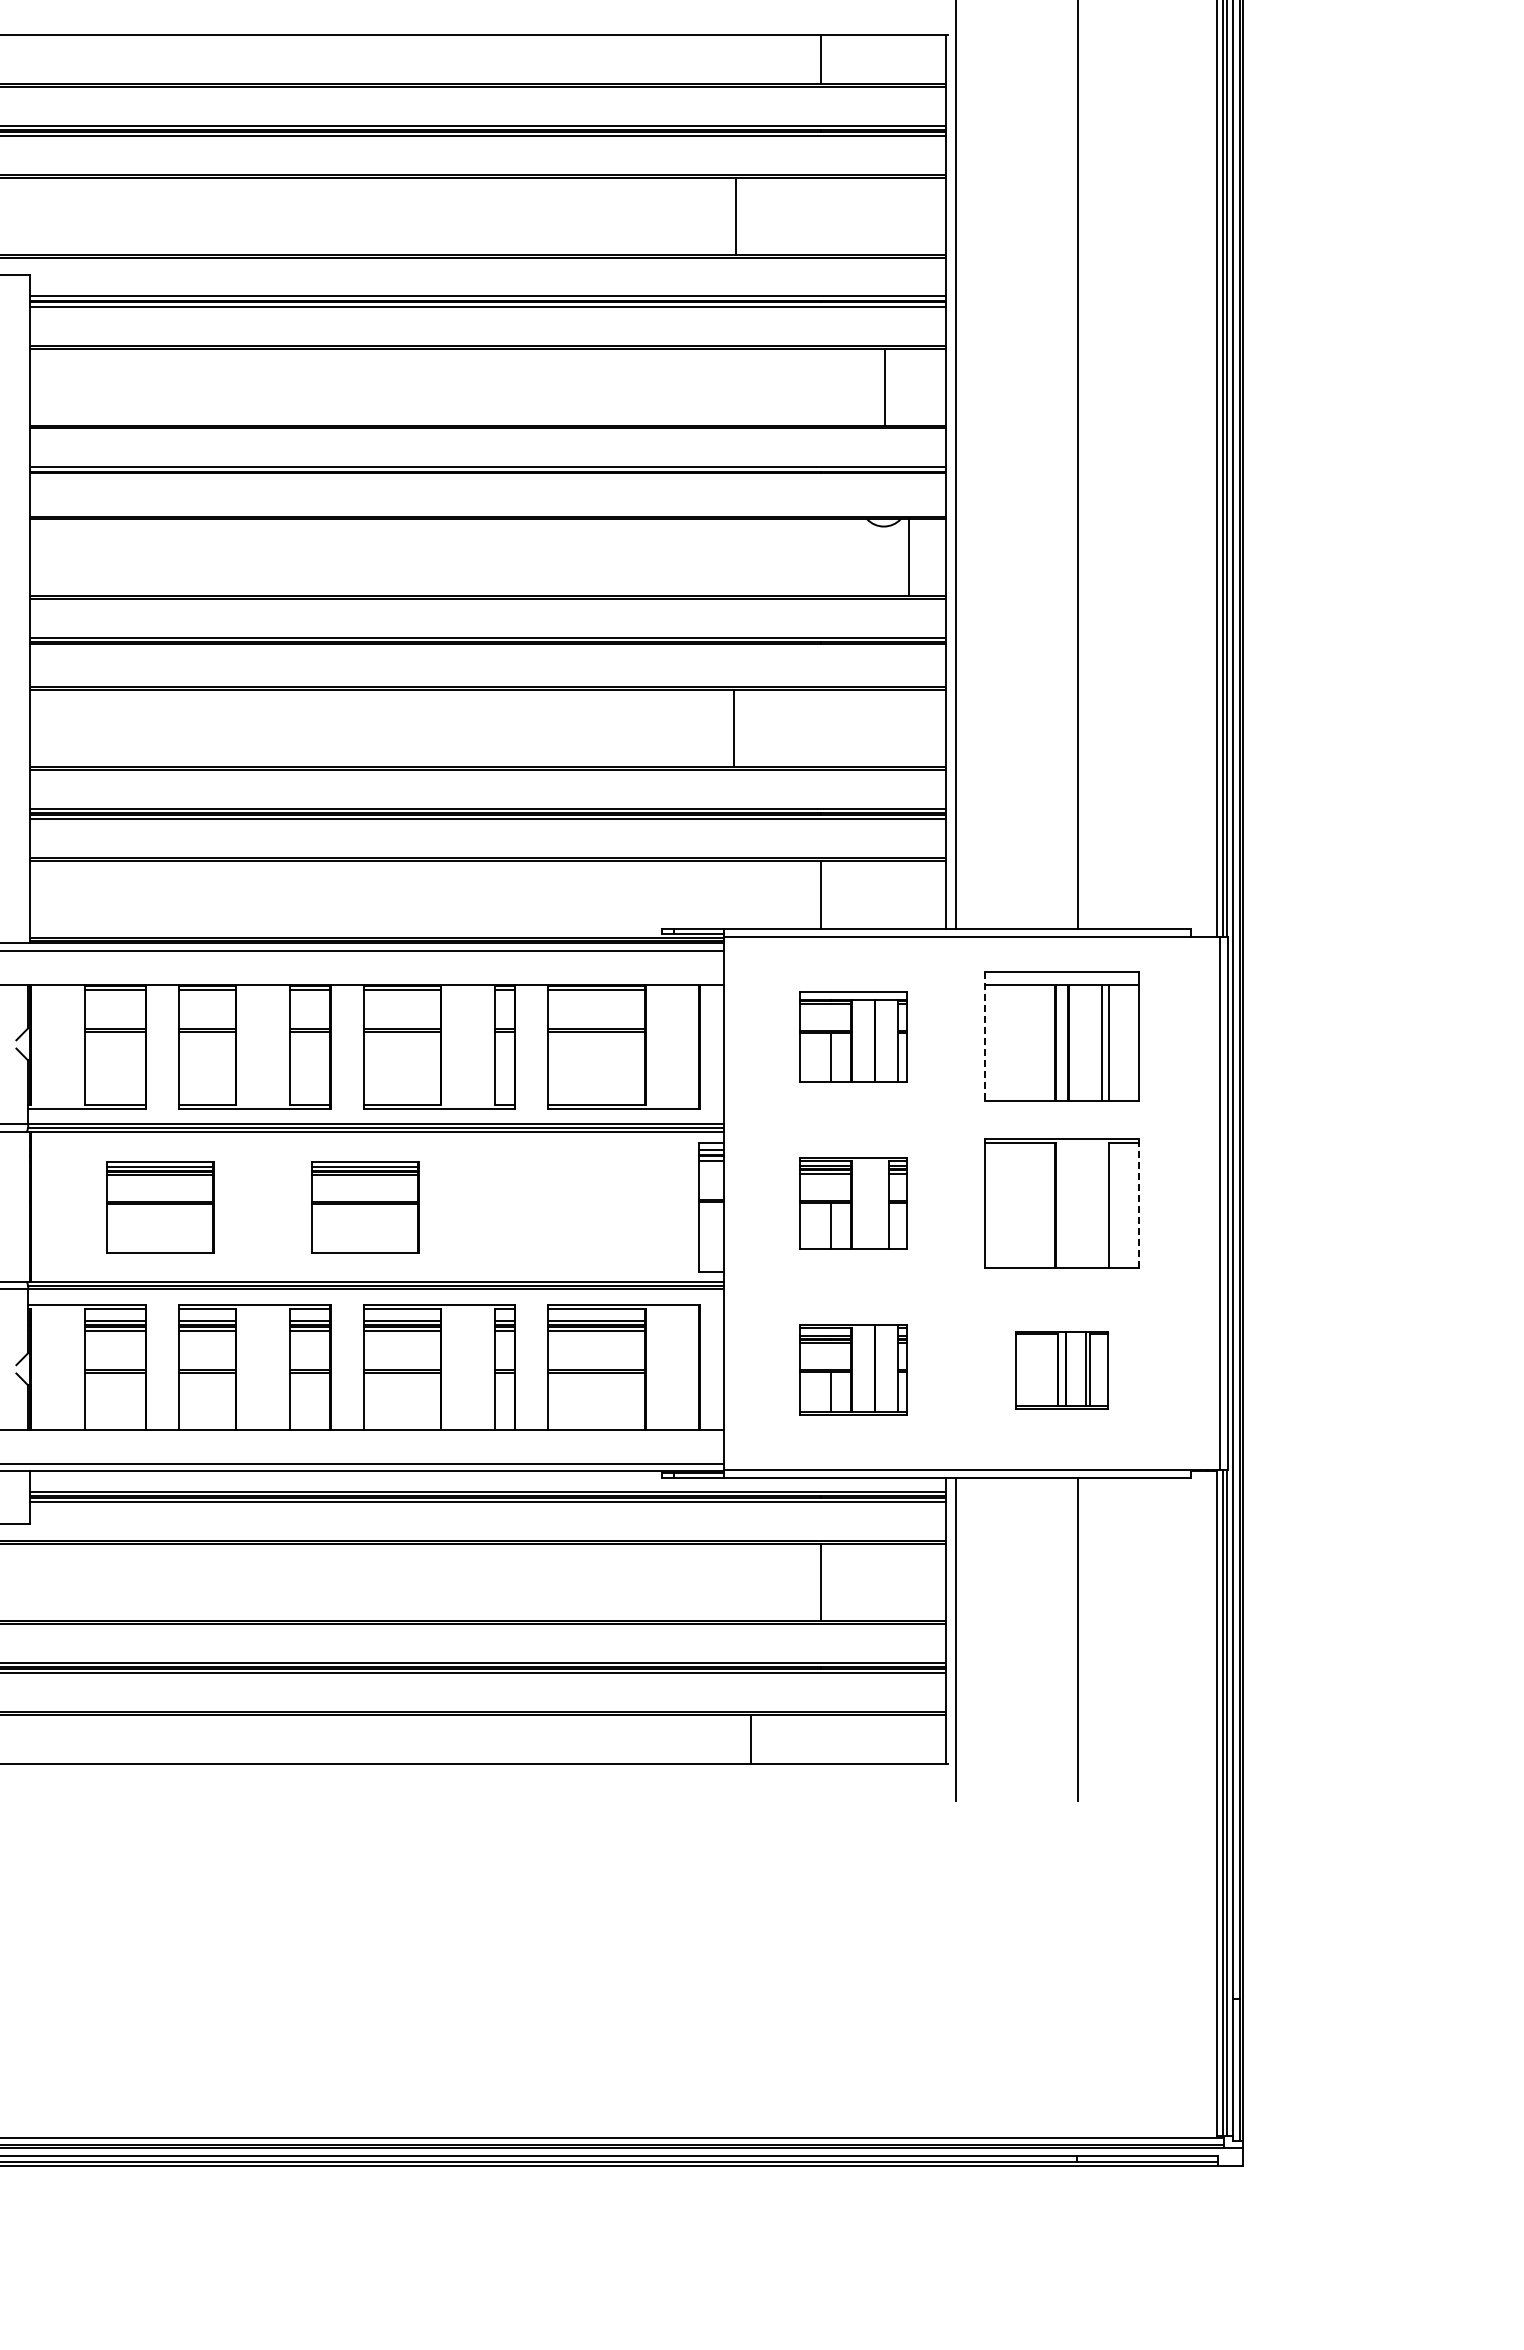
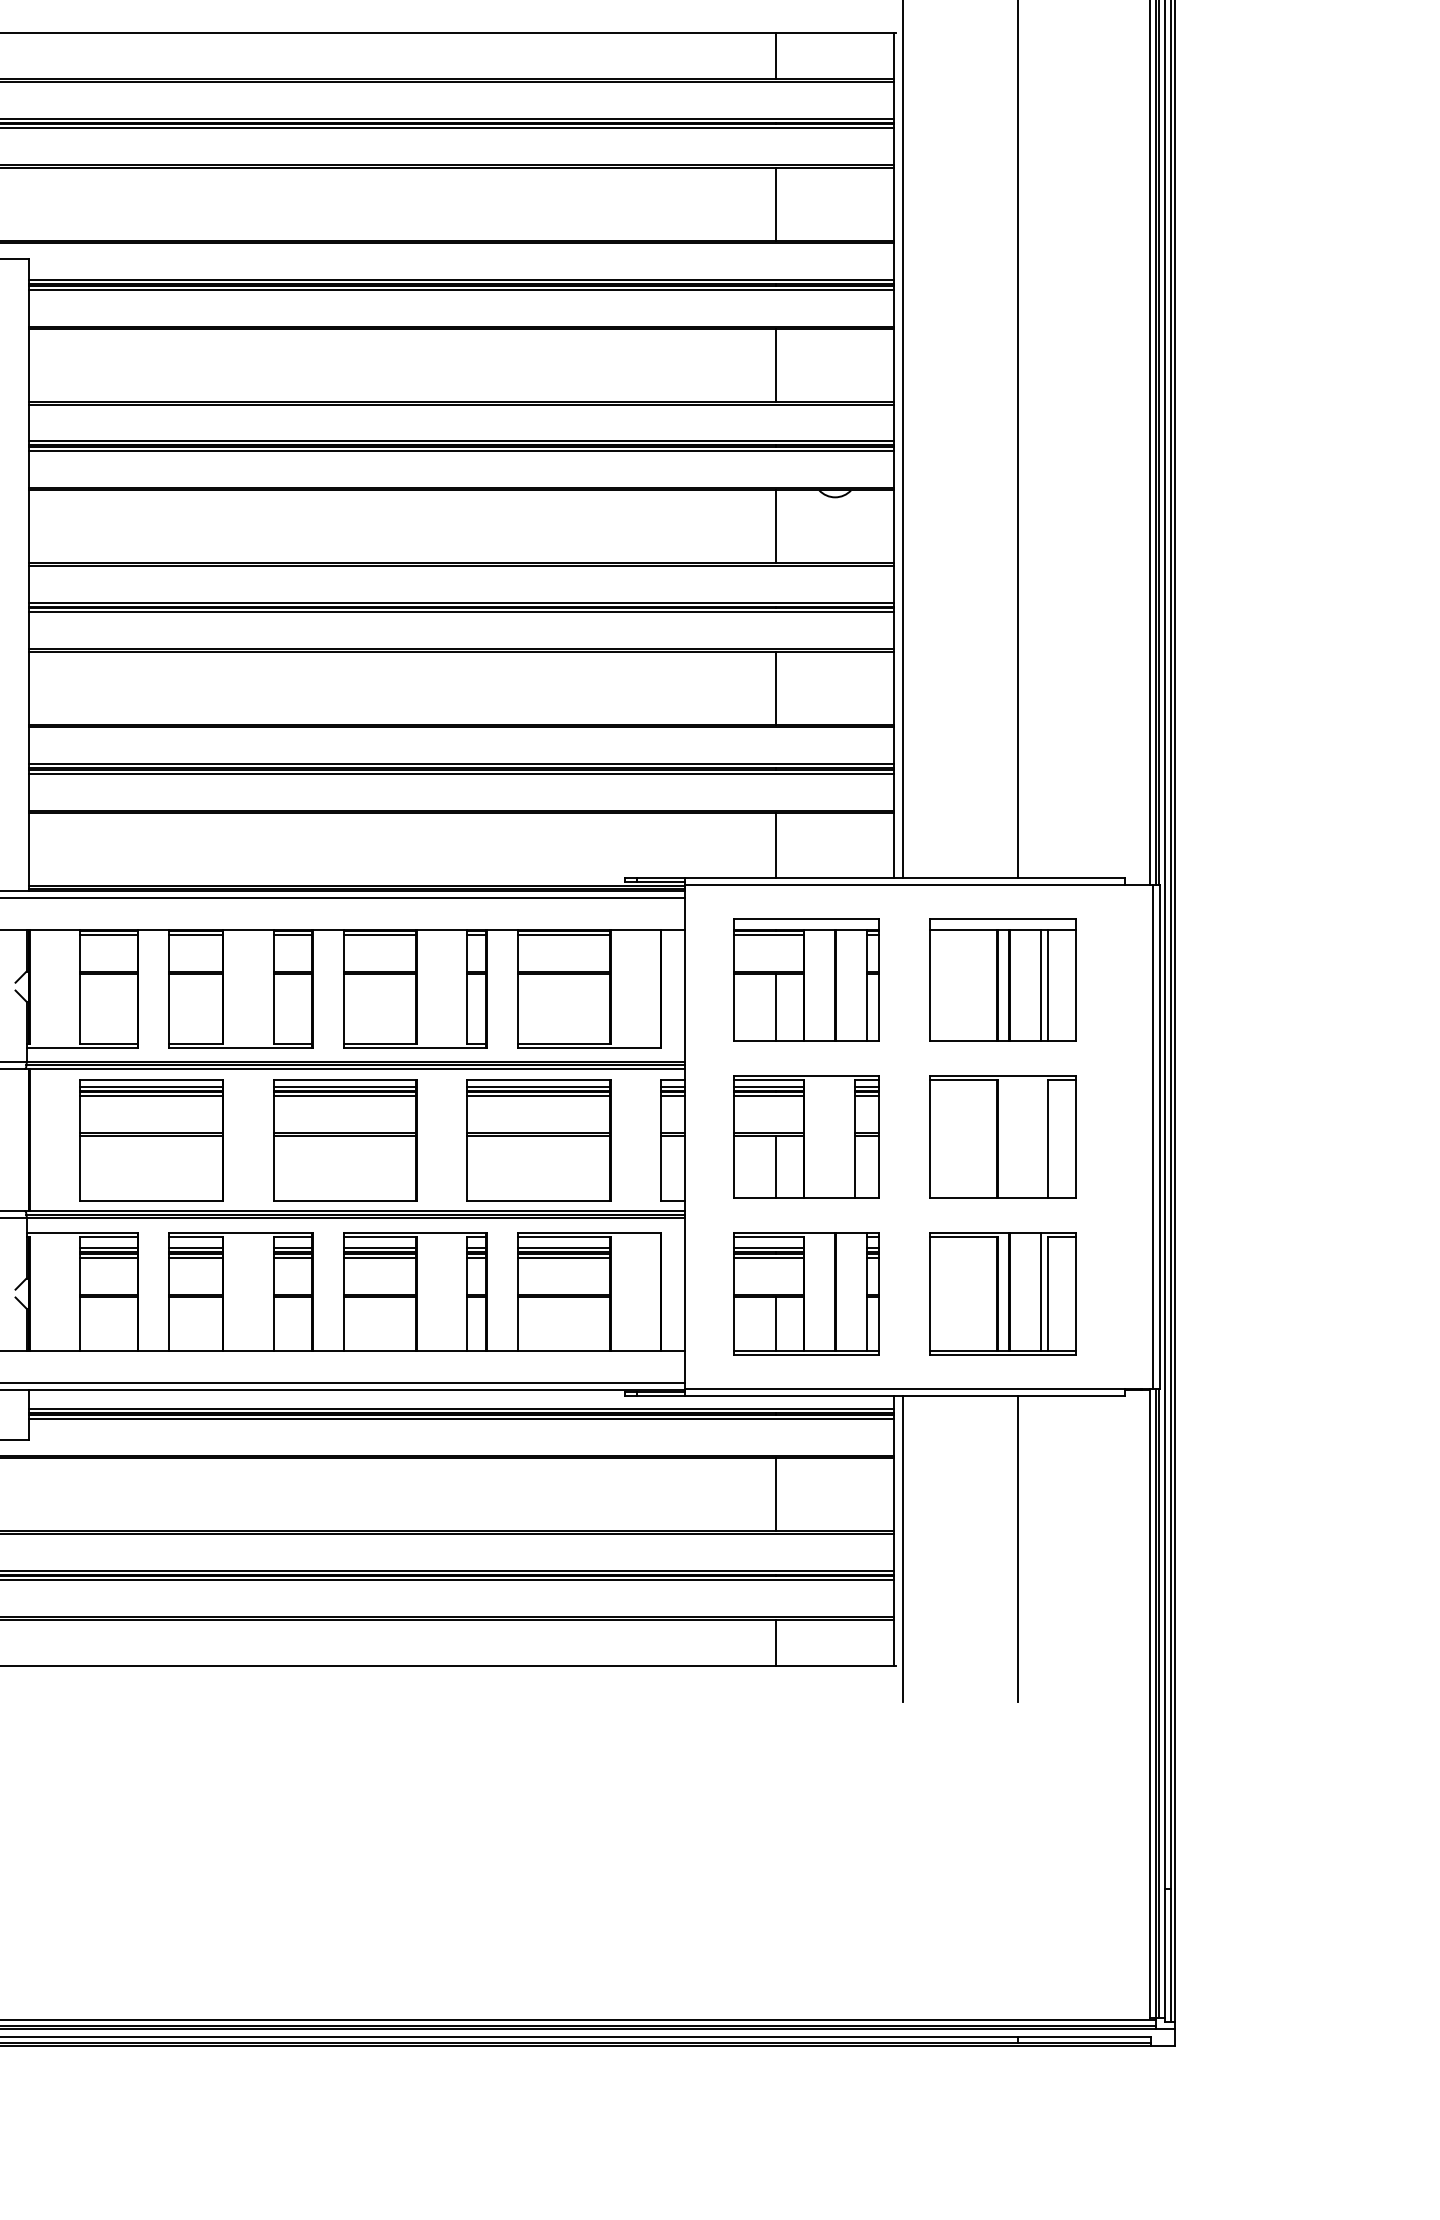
line: (736, 215) -> (776, 203), moved
line: (885, 386) -> (776, 365), moved
line: (488, 477) -> (461, 451), added
line: (909, 557) -> (776, 526), moved
line: (488, 648) -> (461, 612), added
line: (734, 728) -> (776, 688), moved
part: (853, 1036) -> (806, 979), size x1.43
line: (984, 1036) -> (930, 979), dashed -> solid
part: (853, 1203) -> (806, 1136), size x1.43
line: (1138, 1203) -> (1075, 1136), dashed -> solid
part: (160, 1207) -> (151, 1140), size x1.43
part: (365, 1207) -> (345, 1140), size x1.43
part: (570, 1207) -> (539, 1140), added
part: (853, 1370) -> (806, 1294), size x1.43
part: (1061, 1370) -> (1002, 1294), size x1.67
line: (751, 1738) -> (776, 1642), moved

